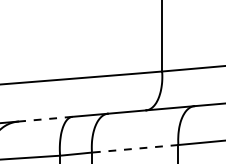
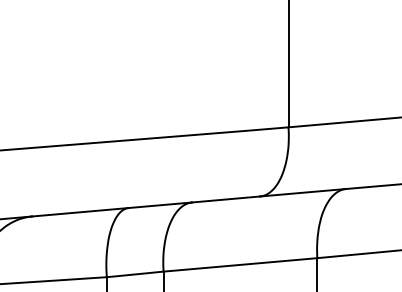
line: (45, 119) -> (80, 212), dashed -> solid
line: (134, 148) -> (239, 264), dashed -> solid

